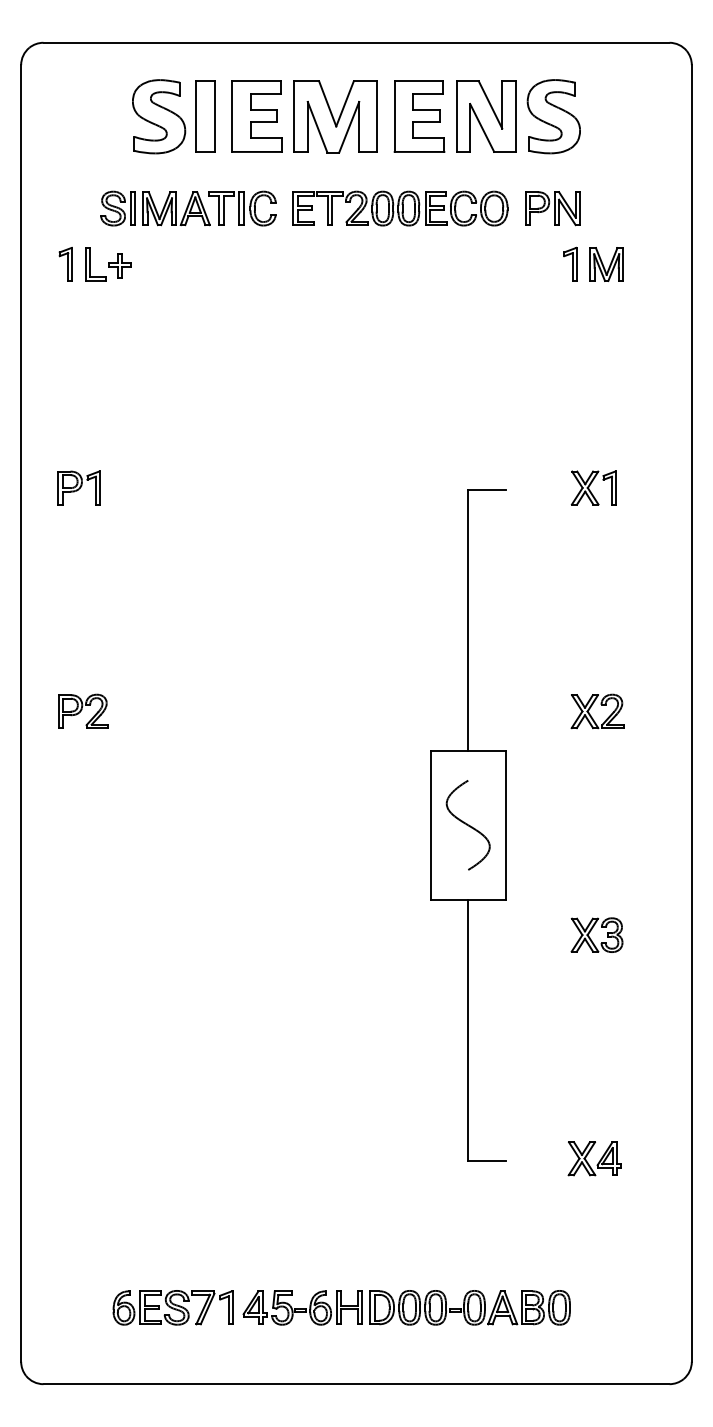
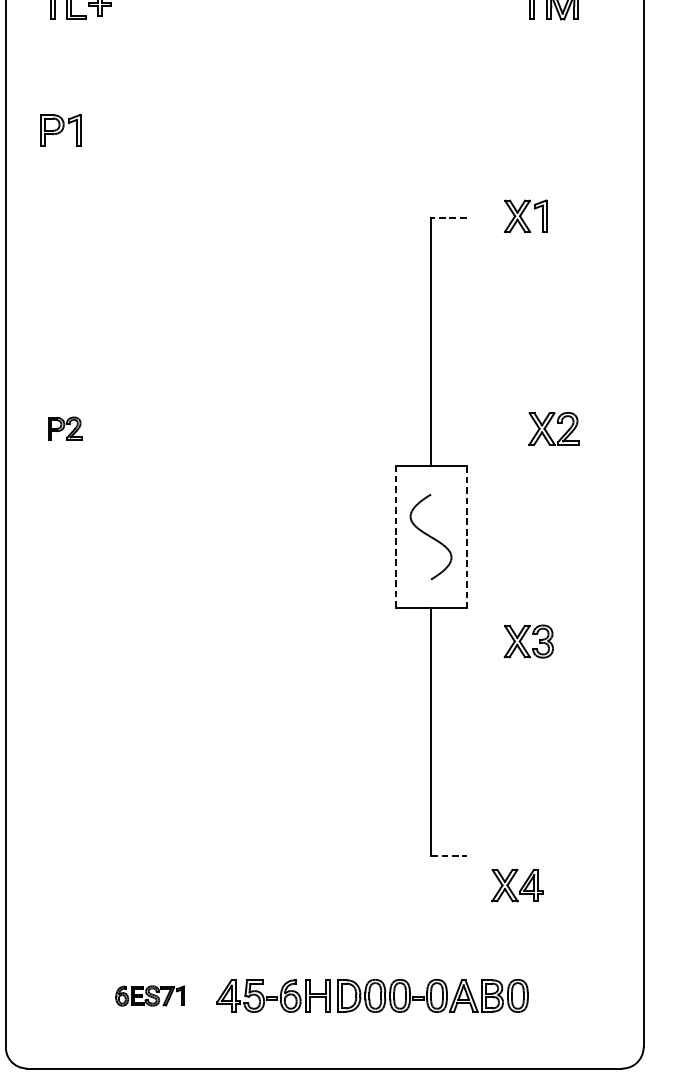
part: (78, 487) -> (60, 130), moved
part: (593, 487) -> (525, 215), moved
line: (486, 489) -> (448, 217), solid -> dashed
part: (83, 710) -> (65, 427), size x0.7
line: (431, 825) -> (396, 537), solid -> dashed
line: (505, 825) -> (466, 537), solid -> dashed
part: (590, 932) -> (522, 639), moved
part: (594, 1158) -> (516, 885), moved
line: (486, 1160) -> (448, 855), solid -> dashed
part: (172, 1307) -> (149, 995), size x0.6

